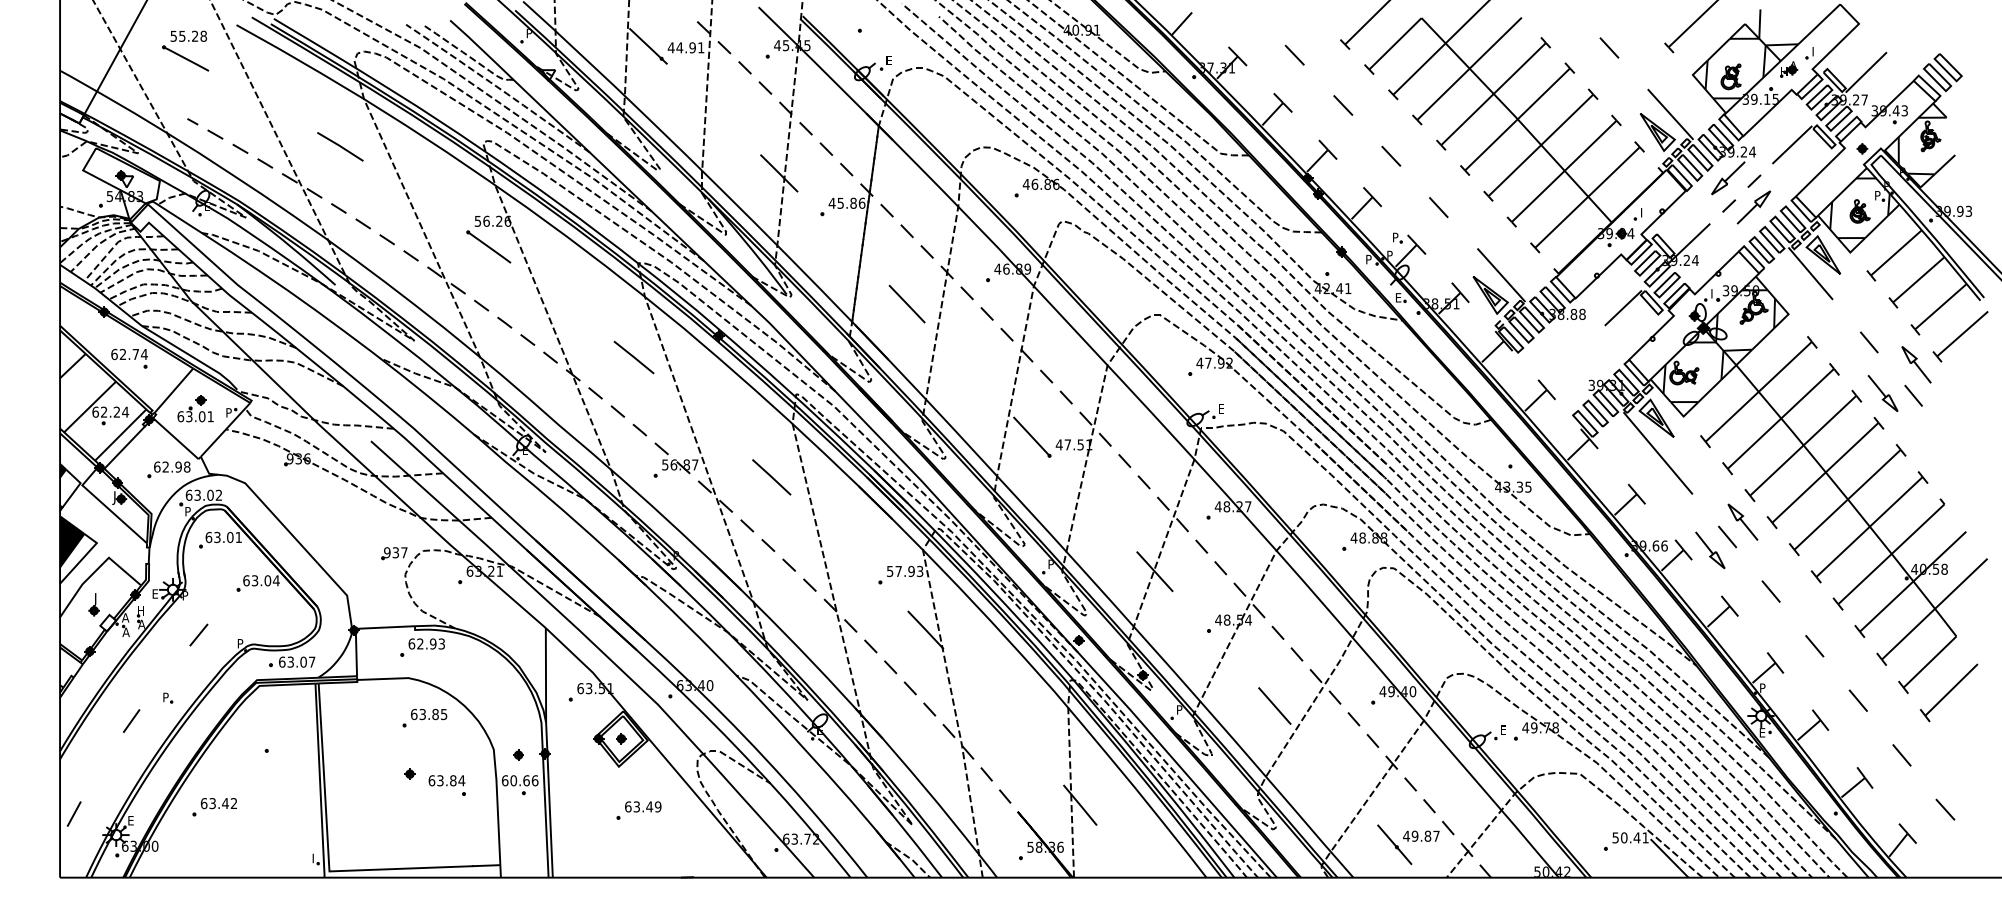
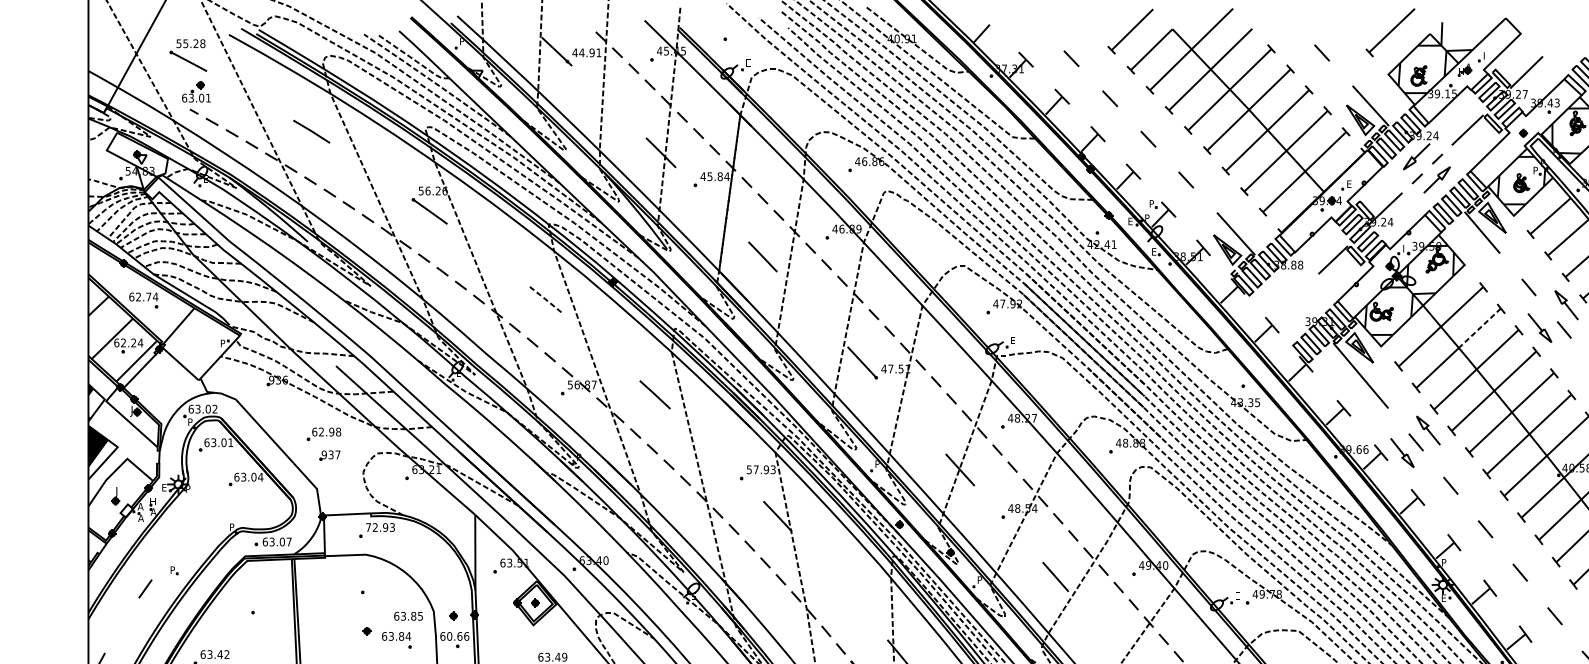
text: (861, 202) -> (726, 176), 45.86 -> 45.84
text: (1644, 212) -> (1350, 183), I -> E
text: (1369, 259) -> (1131, 221), P -> E
line: (633, 357) -> (545, 299), solid -> dashed
line: (1807, 394) -> (1479, 328), solid -> dashed
part: (195, 408) -> (196, 91), moved
part: (168, 469) -> (323, 433), moved
part: (394, 553) -> (330, 455), moved
line: (198, 634) -> (198, 519), removed
text: (411, 643) -> (368, 527), 62.93 -> 72.93
text: (429, 714) -> (408, 616), moved

